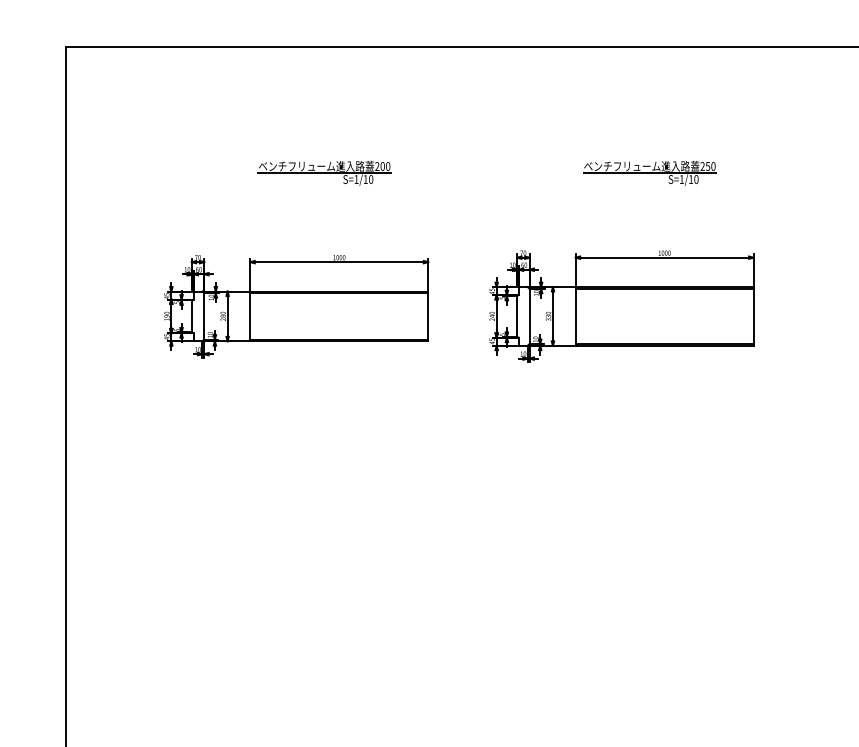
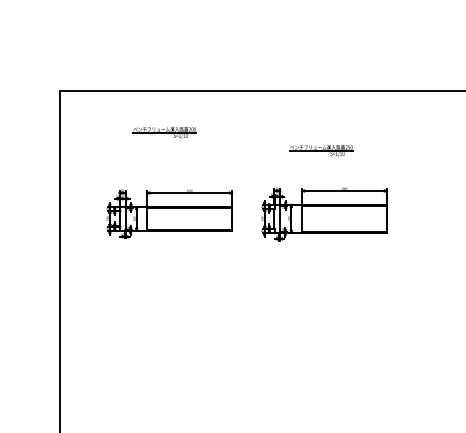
part: (324, 172) -> (164, 132), moved
part: (650, 172) -> (321, 150), moved

